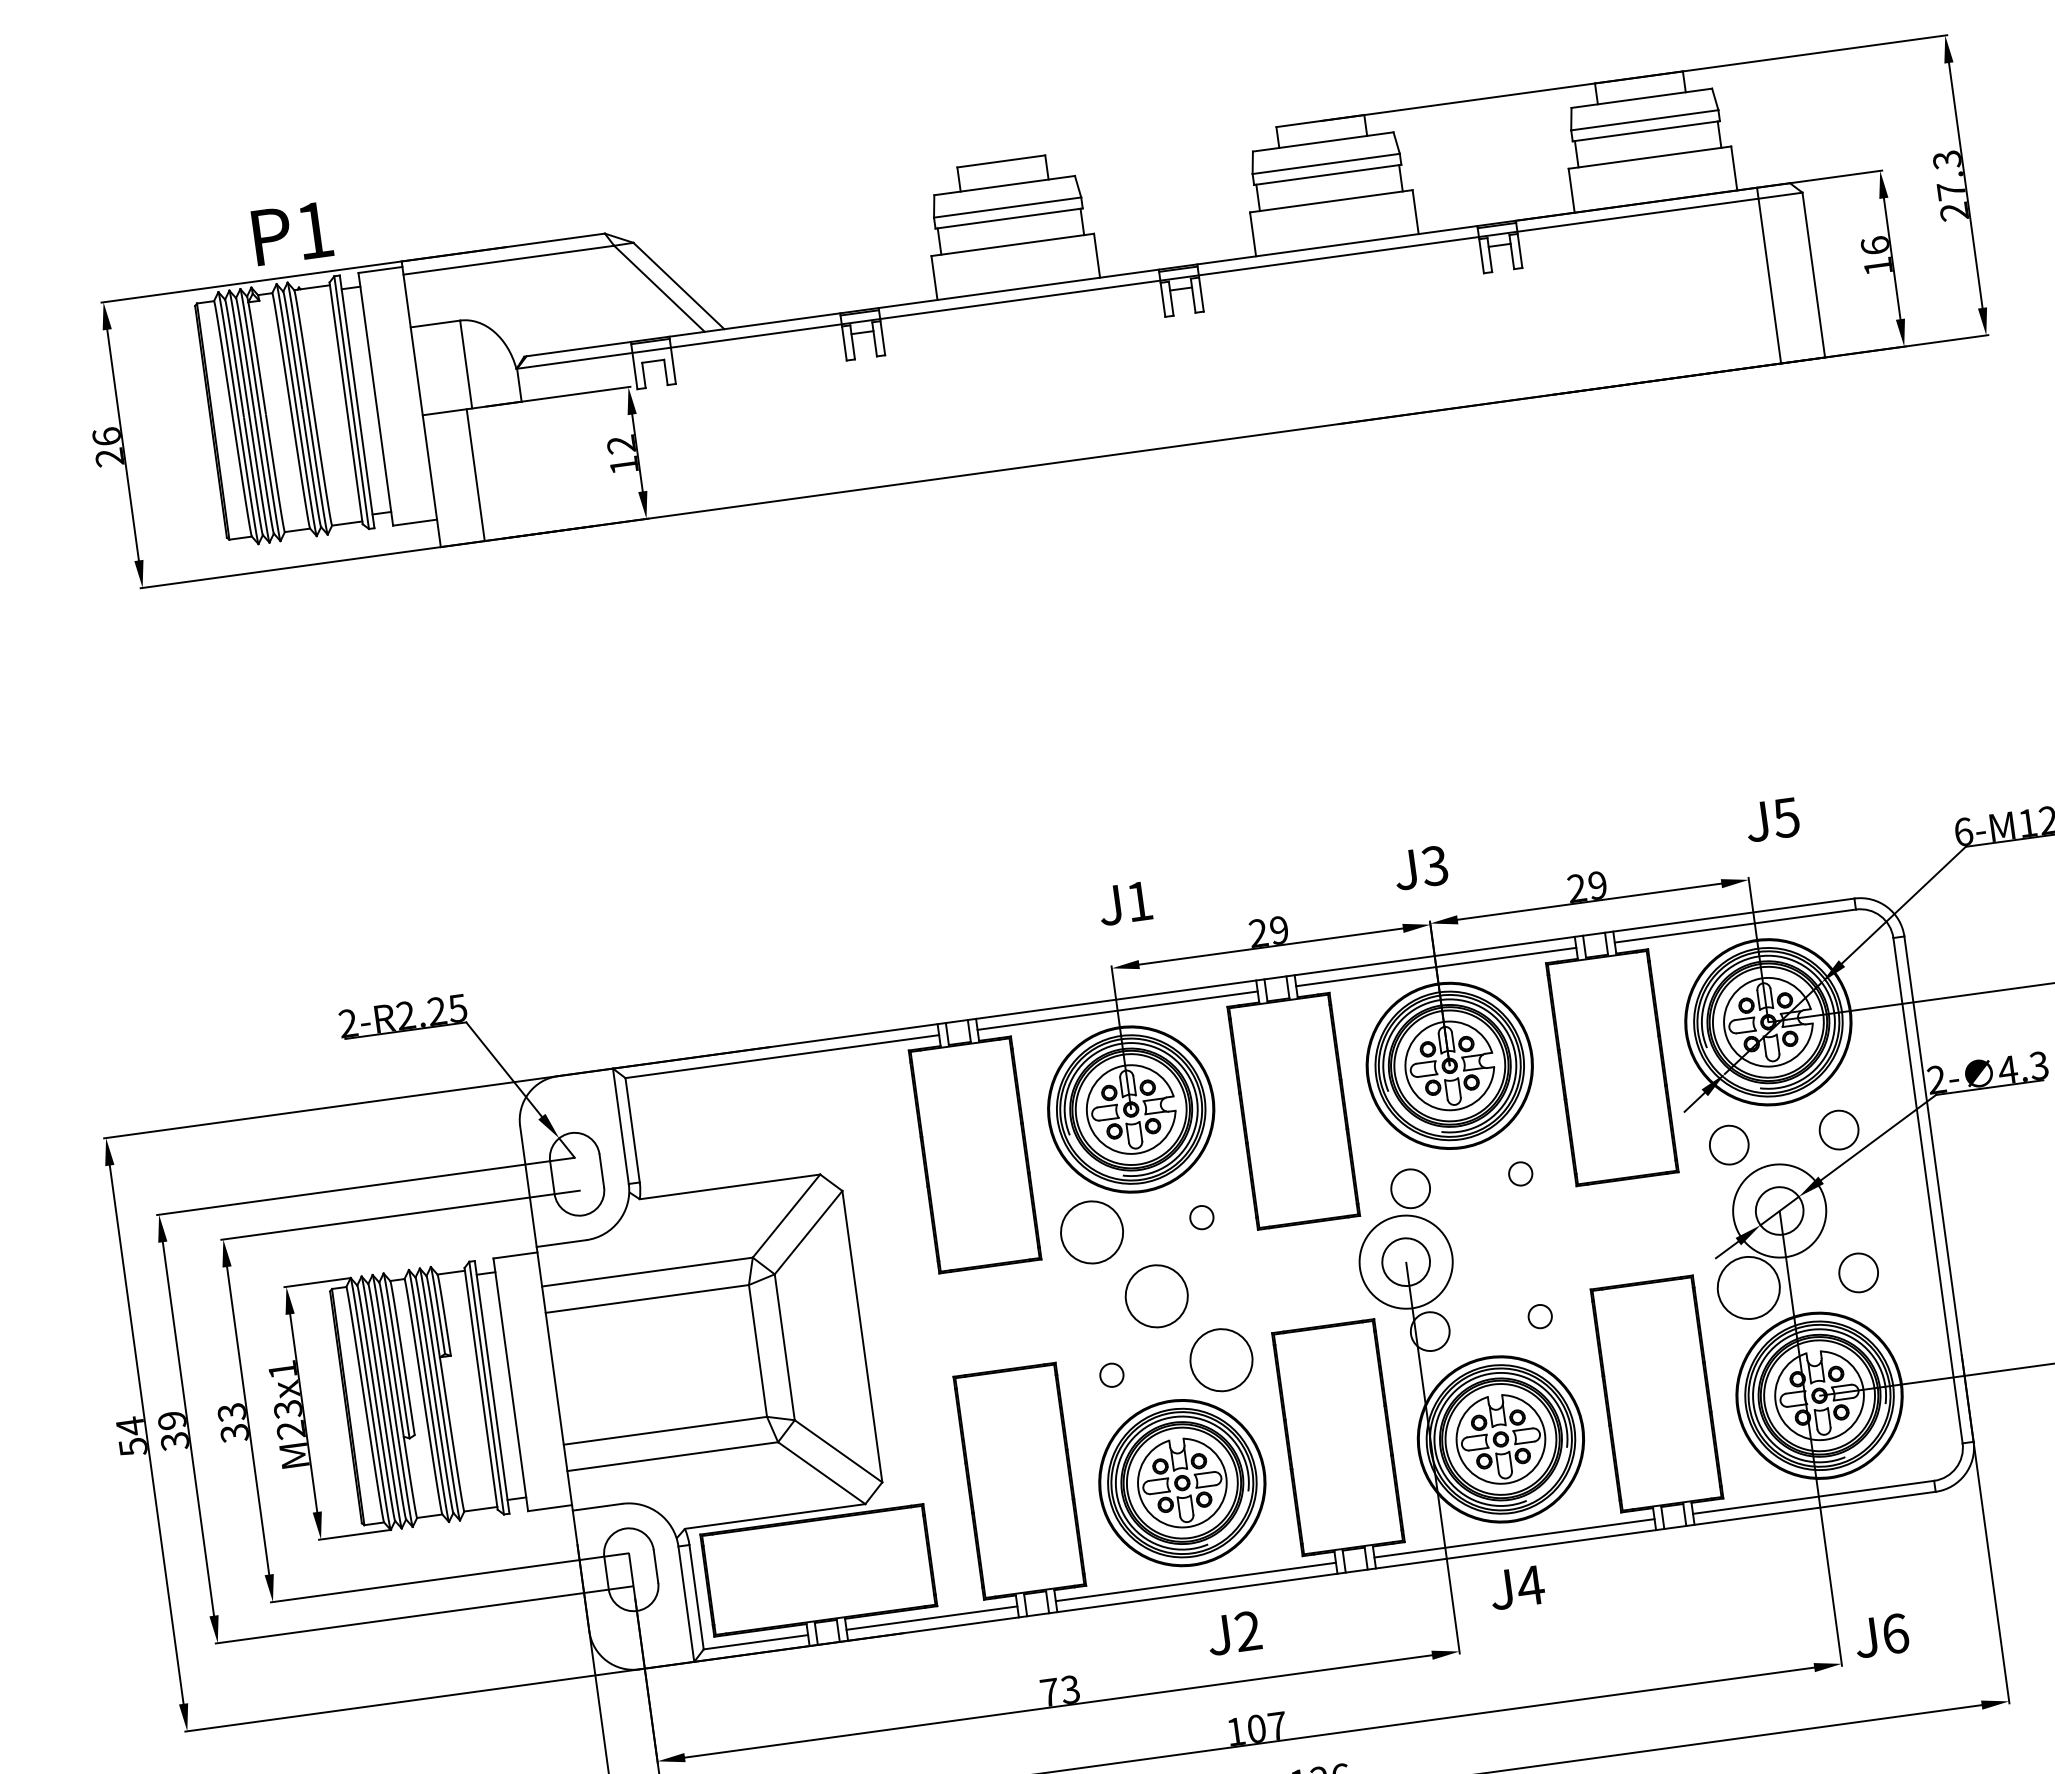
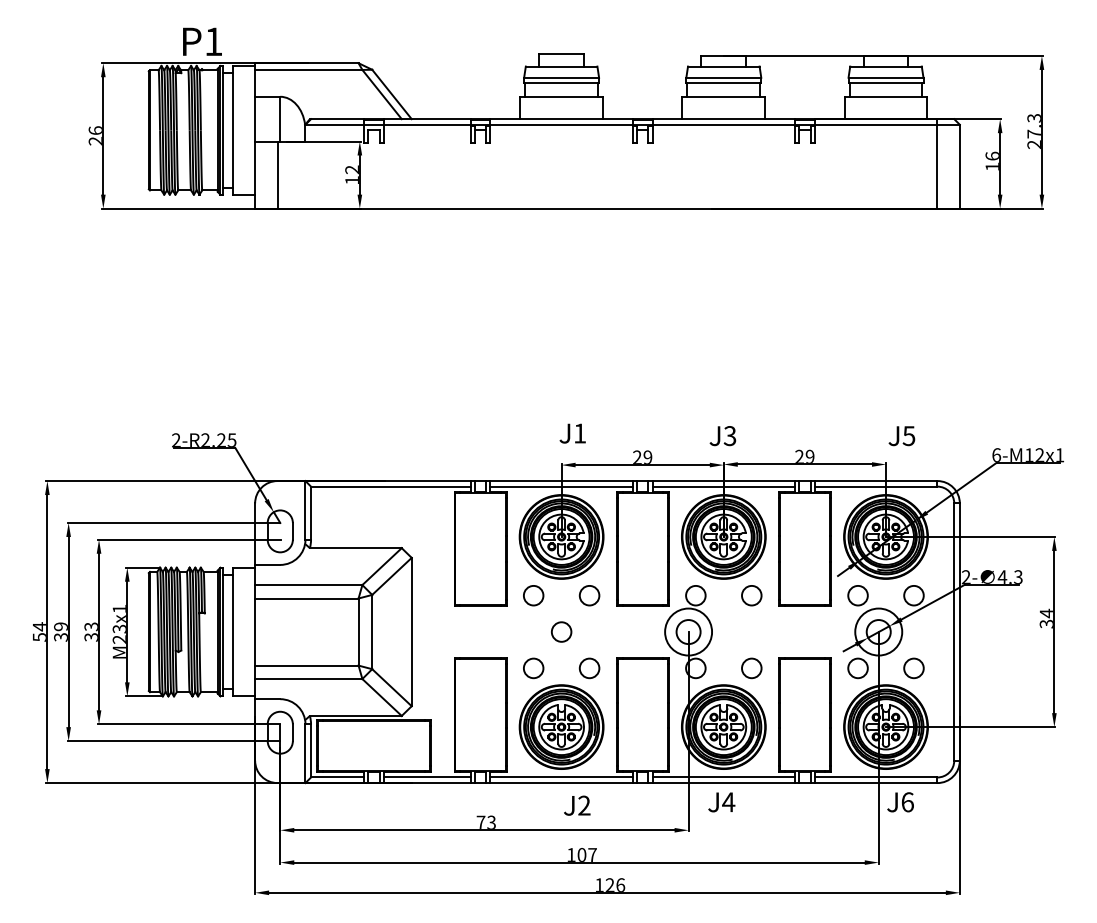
circle: (1519, 1173) -> (751, 595), size x1.67
circle: (1201, 1217) -> (589, 595), size x1.67
circle: (1091, 1232) -> (533, 595), size x0.62
circle: (1747, 1288) -> (857, 668), size x0.62
circle: (1156, 1295) -> (561, 631), size x0.62
circle: (1539, 1316) -> (751, 668), size x1.67
circle: (1221, 1360) -> (589, 668), size x0.62
circle: (1111, 1375) -> (533, 668), size x1.67
text: (1881, 1636) -> (900, 802), moved

